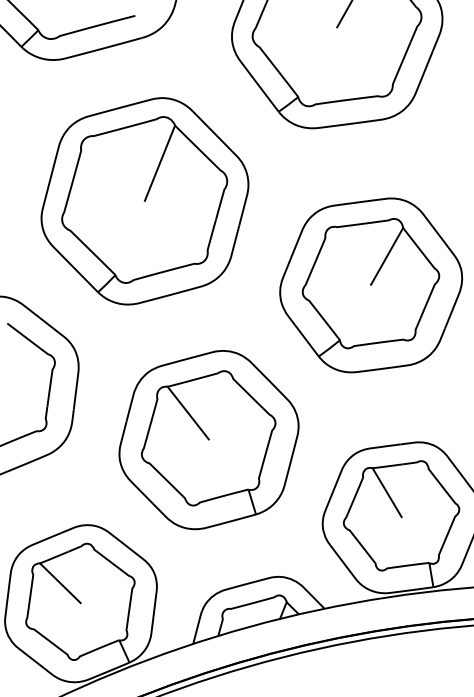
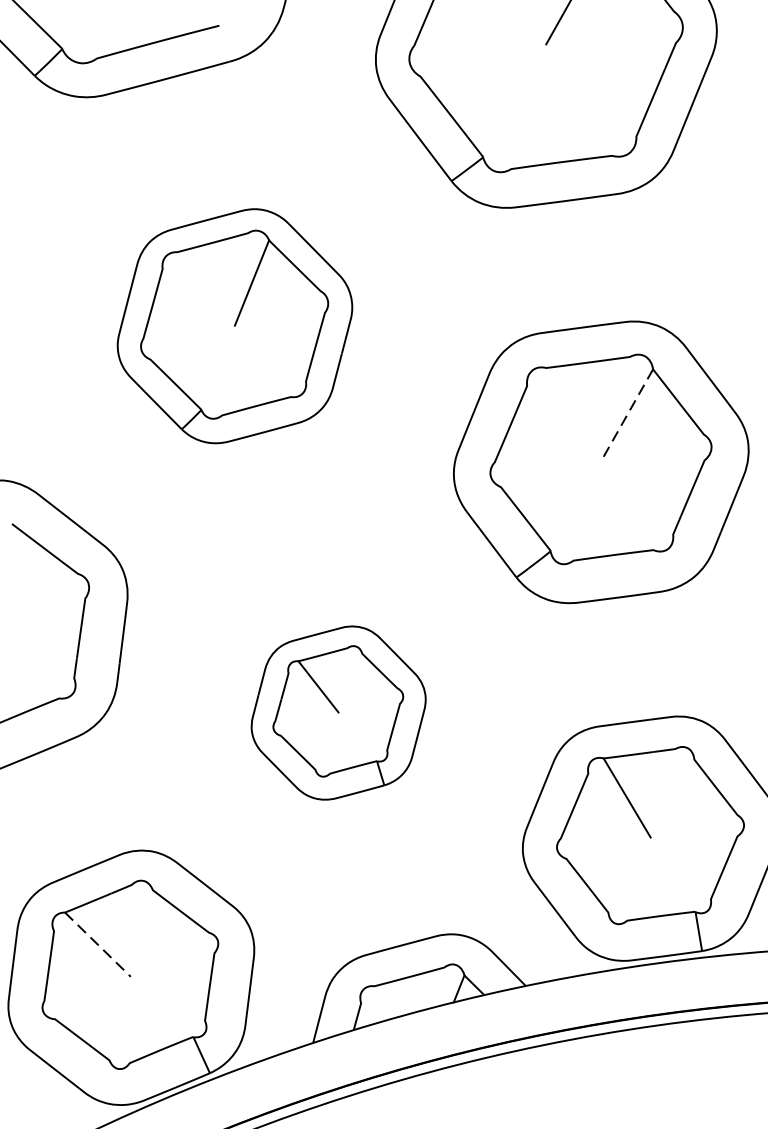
part: (144, 201) -> (234, 326), size x0.7
line: (387, 256) -> (627, 415), solid -> dashed
part: (208, 440) -> (337, 713), size x0.6
line: (60, 583) -> (98, 945), solid -> dashed

